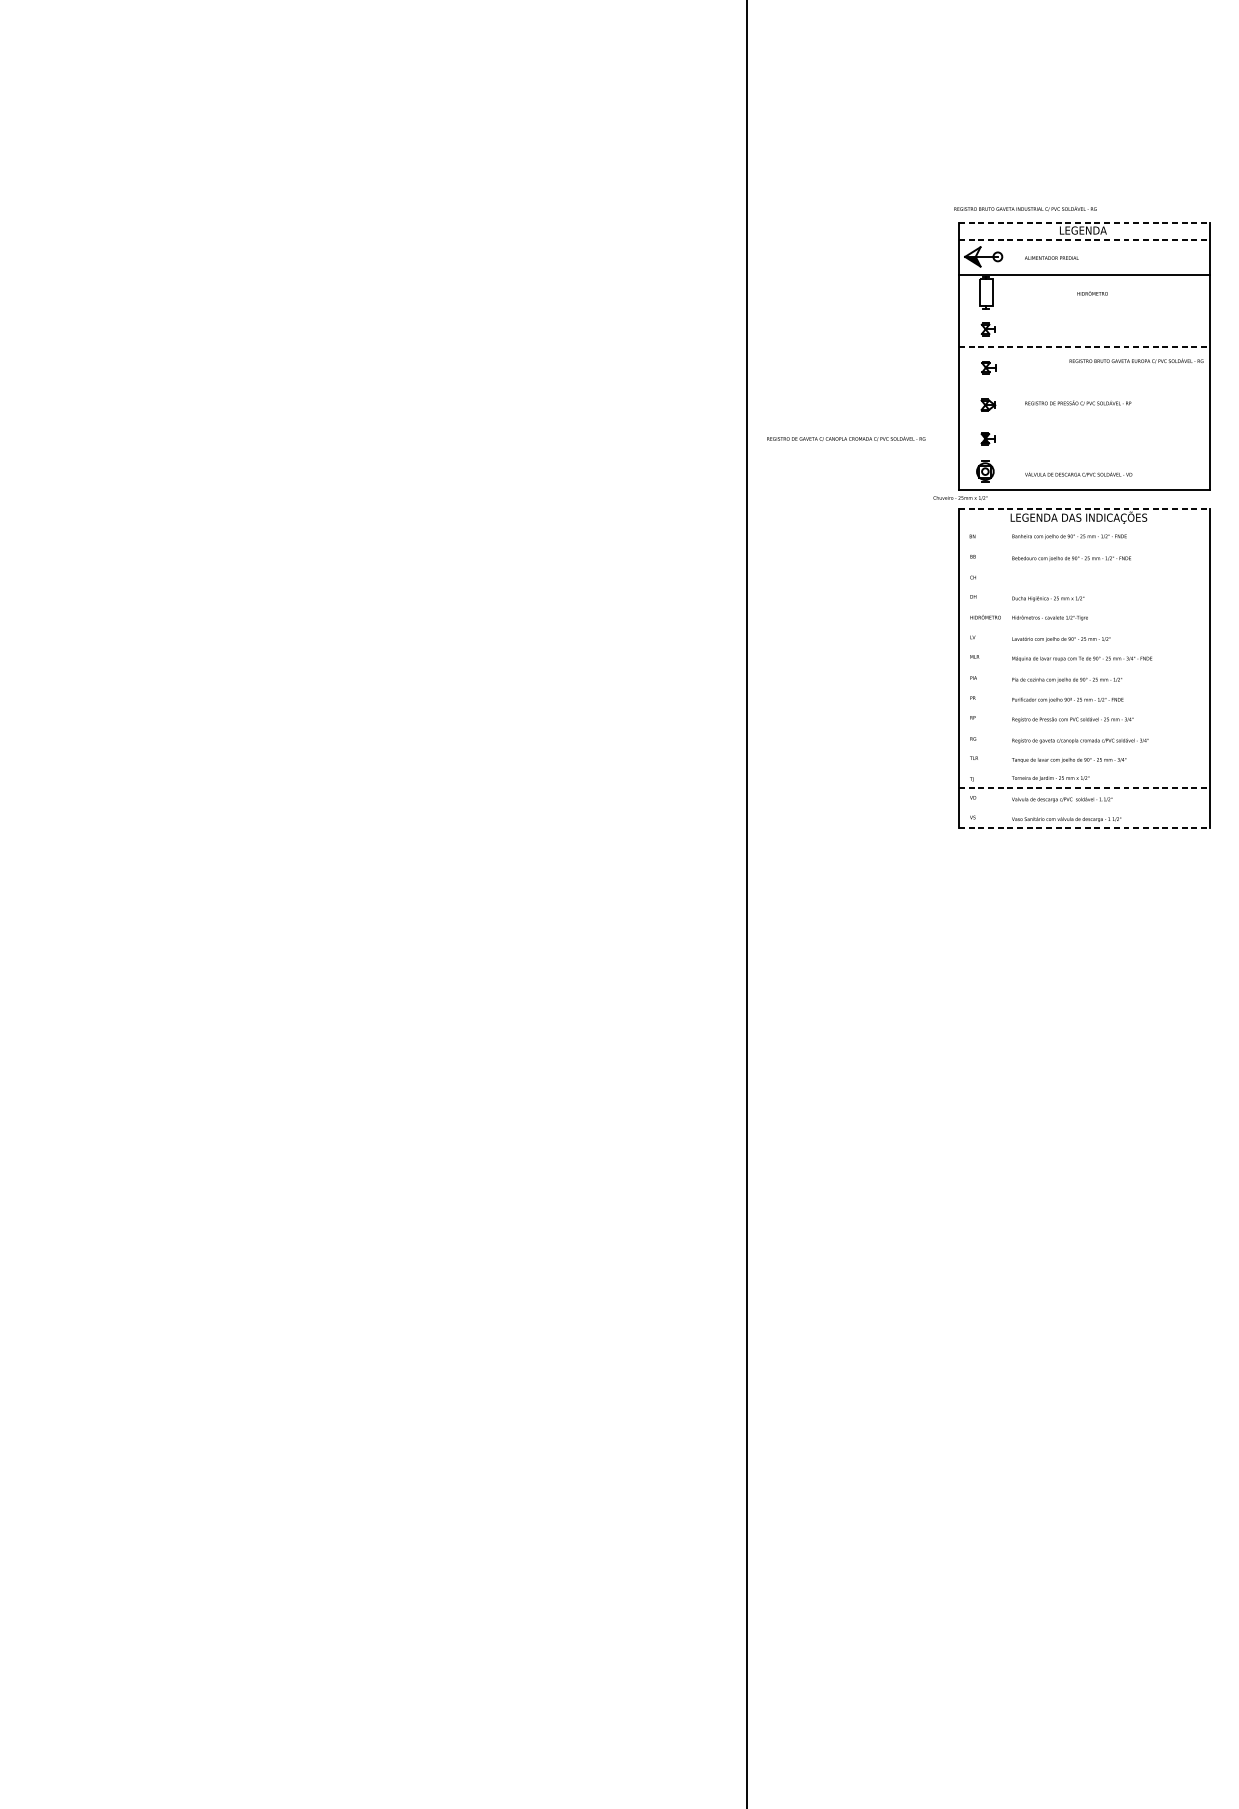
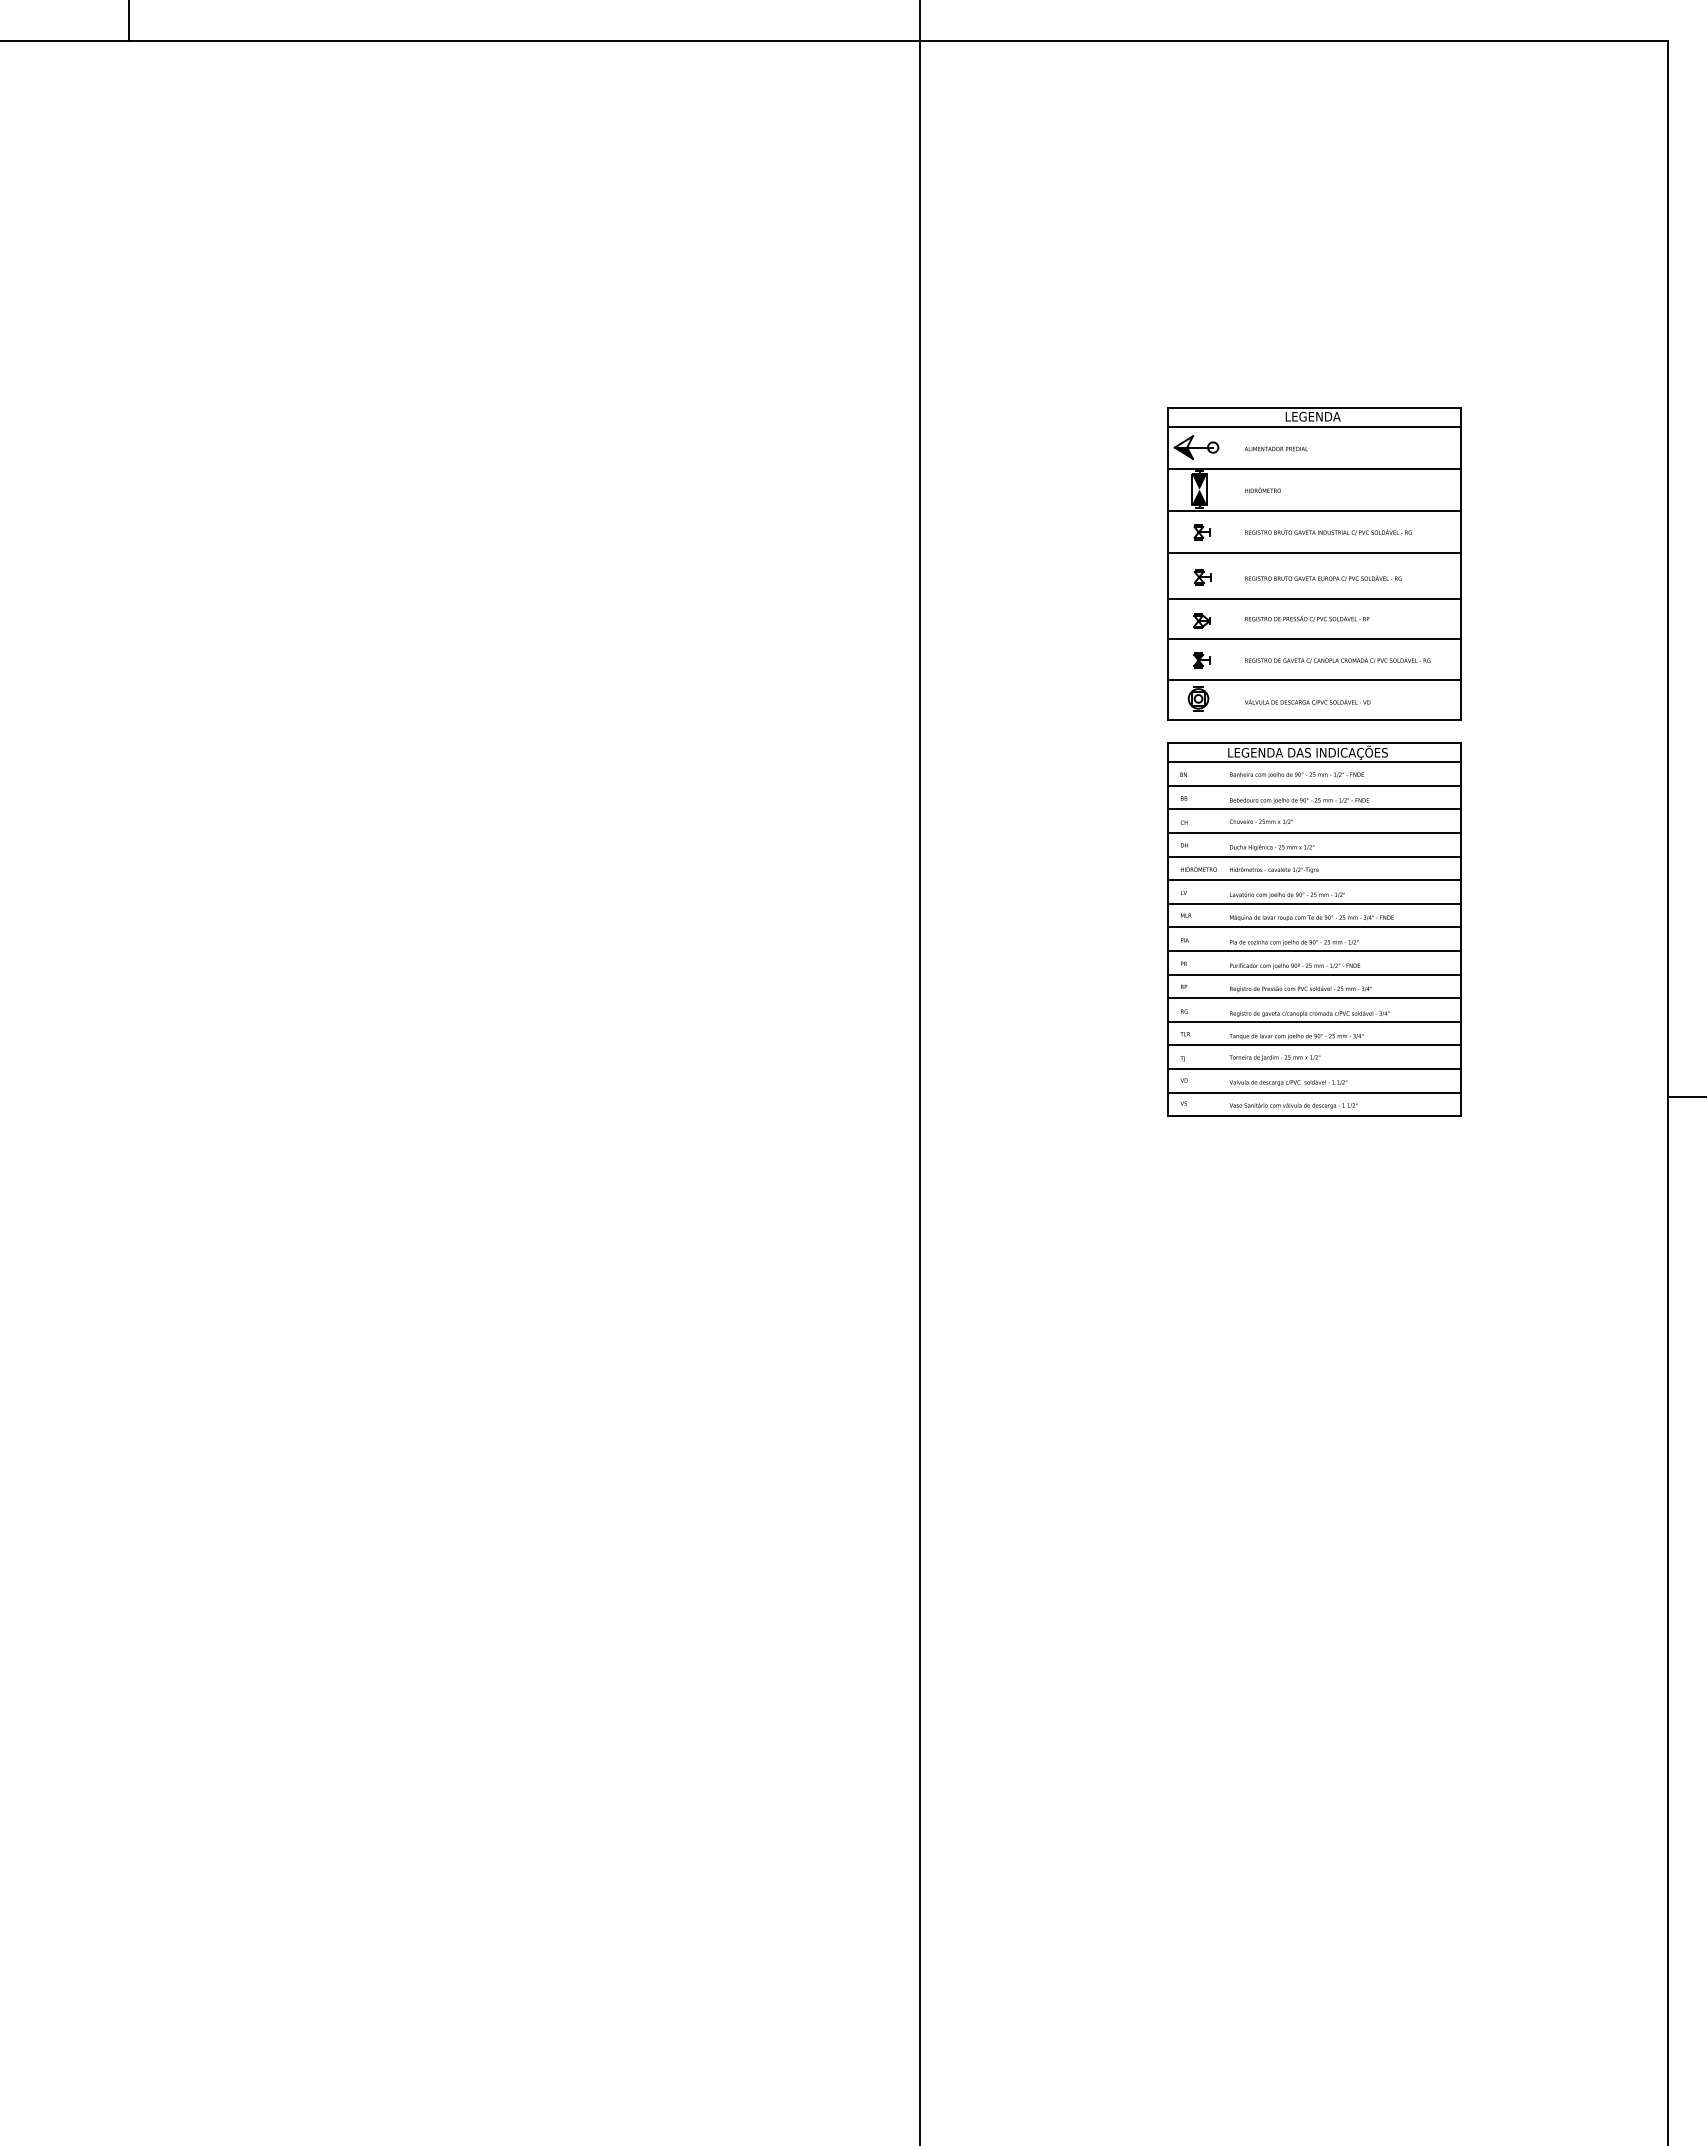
text: (1025, 208) -> (1328, 532), moved
line: (1084, 223) -> (1314, 408), dashed -> solid
line: (1084, 239) -> (1314, 427), dashed -> solid
fill: (986, 292) -> (1199, 489), added
text: (1092, 292) -> (1262, 489), moved
line: (1084, 311) -> (1314, 511), added
line: (1084, 346) -> (1314, 552), dashed -> solid
text: (1136, 361) -> (1323, 578), moved
line: (1084, 385) -> (1314, 598), added
line: (1084, 420) -> (1314, 639), added
text: (846, 438) -> (1337, 660), moved
line: (1084, 455) -> (1314, 679), added
text: (959, 497) -> (1260, 821), moved
line: (1084, 508) -> (1314, 742), dashed -> solid
line: (1084, 526) -> (1314, 762), added
line: (1084, 545) -> (1314, 785), added
line: (1084, 566) -> (1314, 809), added
line: (1084, 585) -> (1314, 832), added
line: (1084, 606) -> (1314, 856), added
line: (1084, 626) -> (1314, 880), added
line: (1084, 646) -> (1314, 903), added
line: (1084, 667) -> (1314, 927), added
line: (1084, 686) -> (1314, 950), added
line: (1084, 707) -> (1314, 974), added
line: (1084, 727) -> (1314, 998), added
line: (1084, 747) -> (1314, 1021), added
line: (1084, 767) -> (1314, 1045), added
line: (1084, 788) -> (1314, 1069), dashed -> solid
line: (1084, 808) -> (1314, 1092), added
line: (1084, 828) -> (1314, 1116), dashed -> solid

